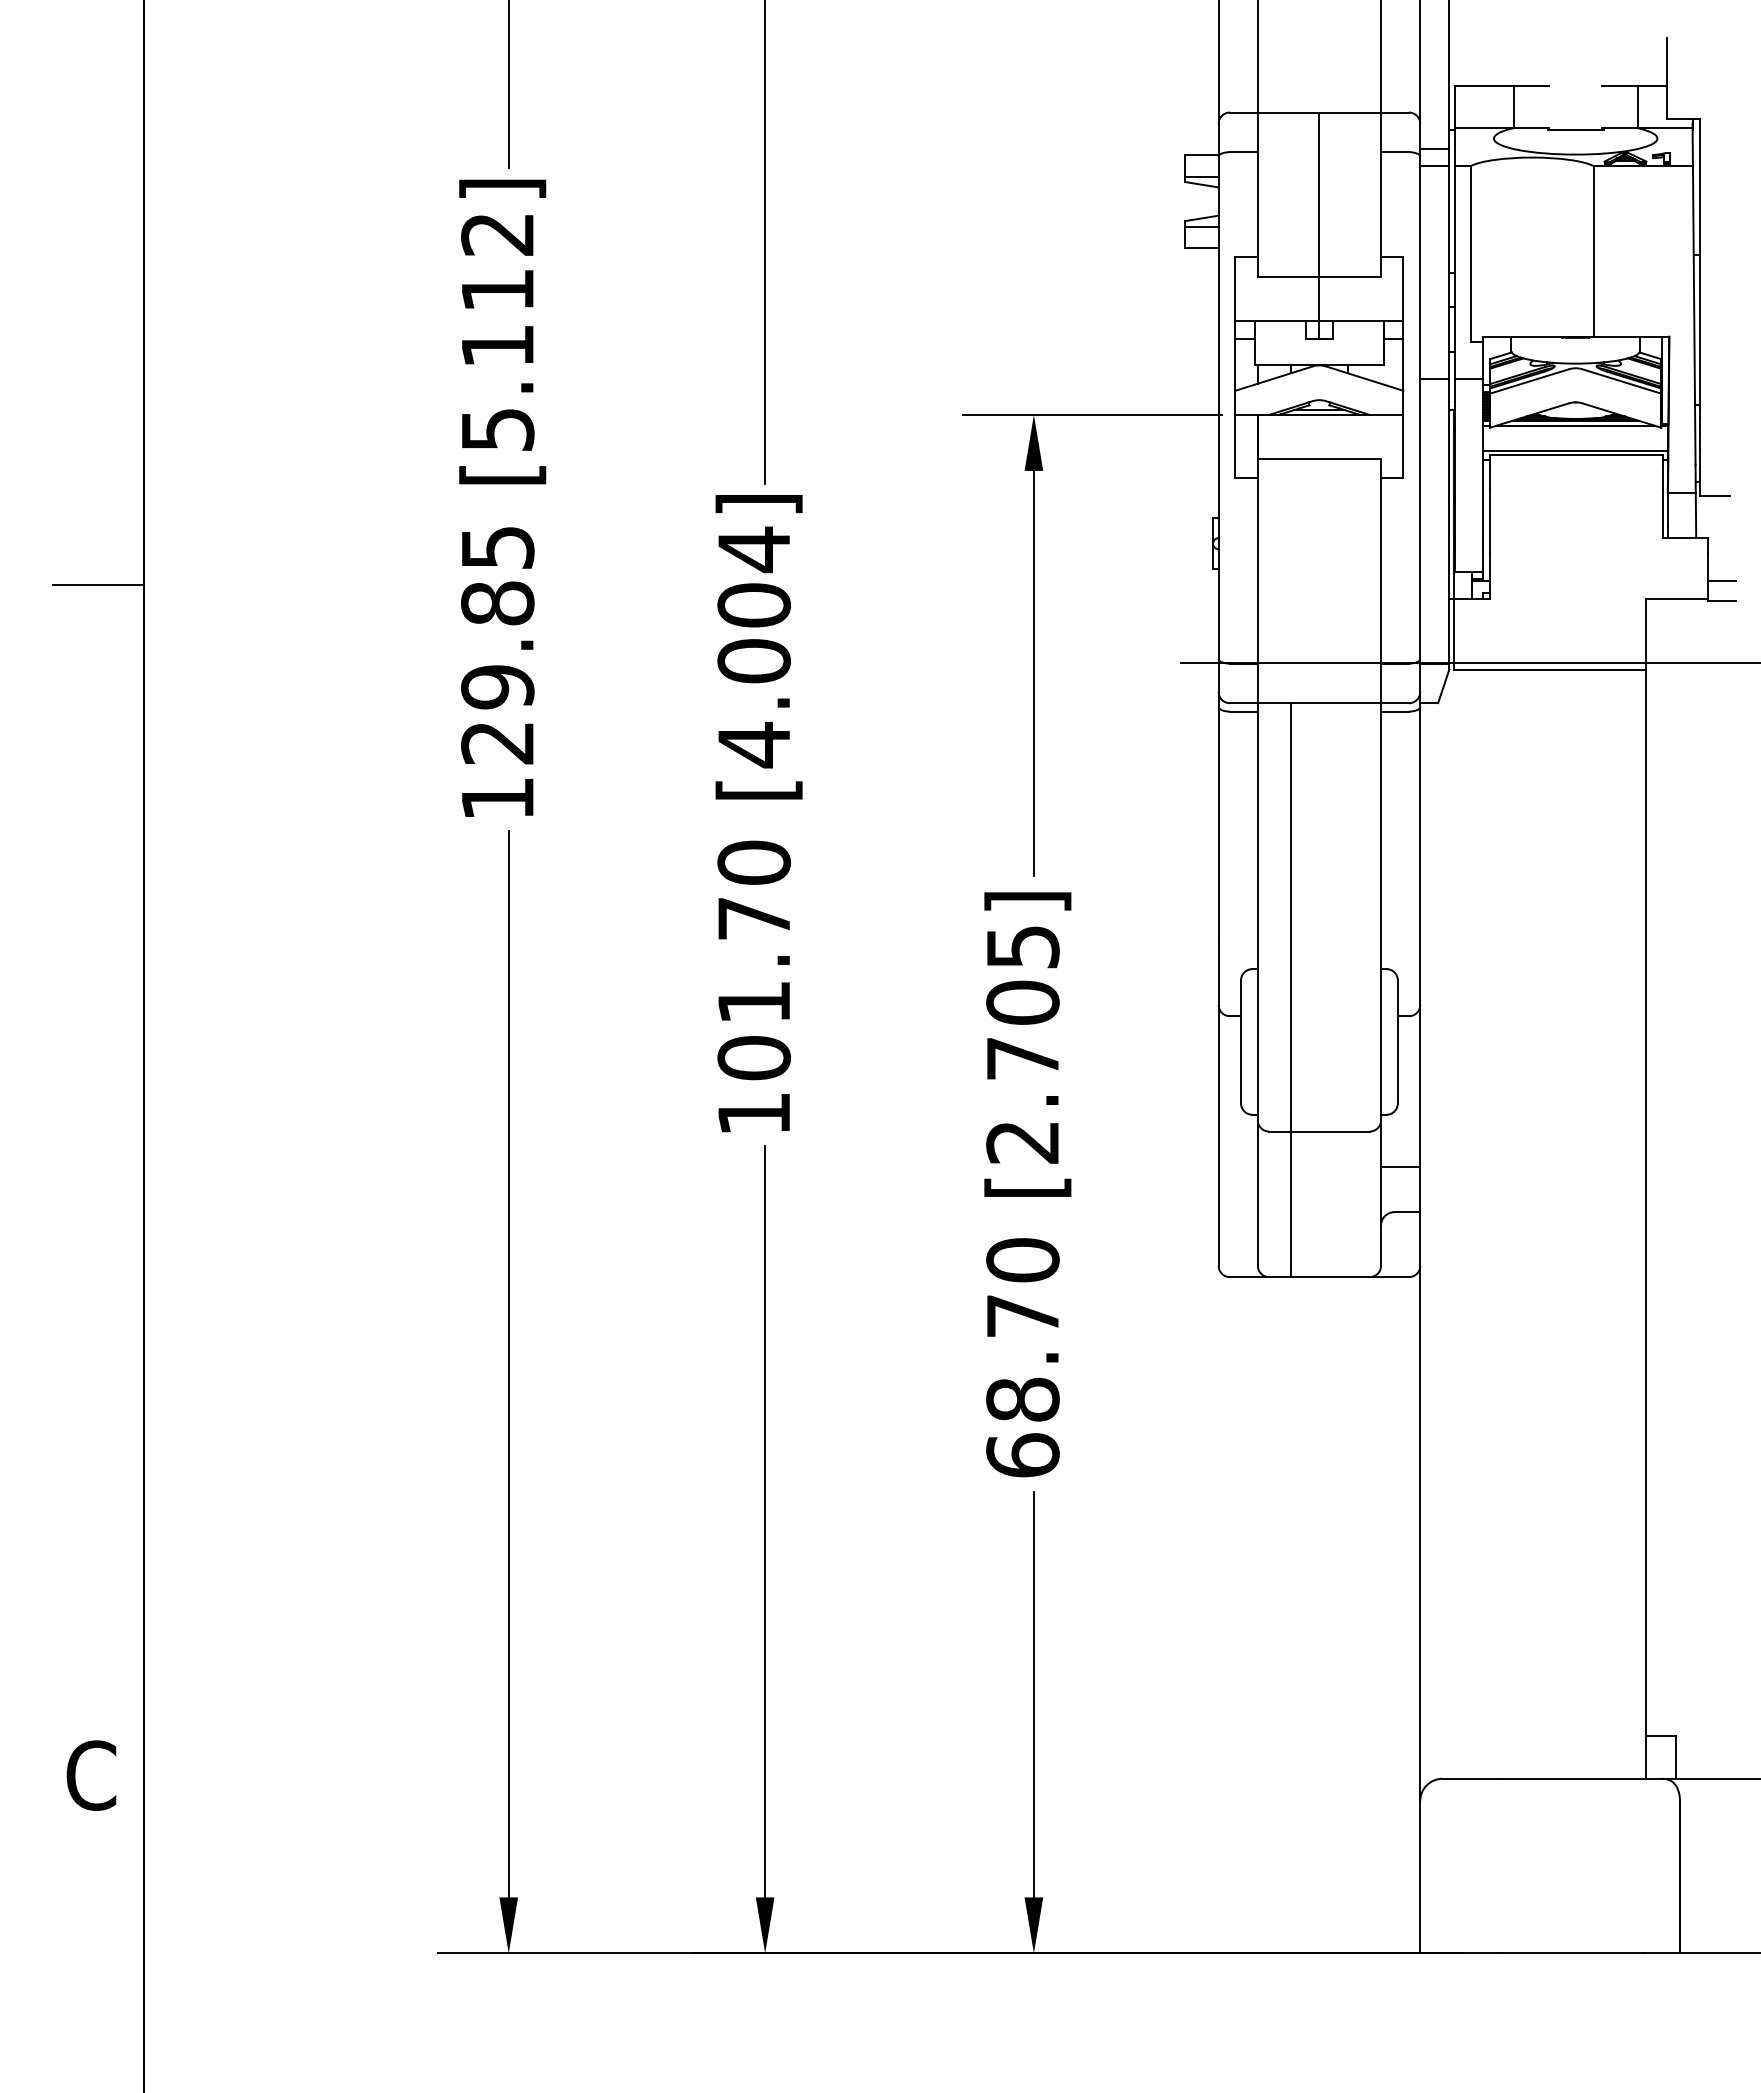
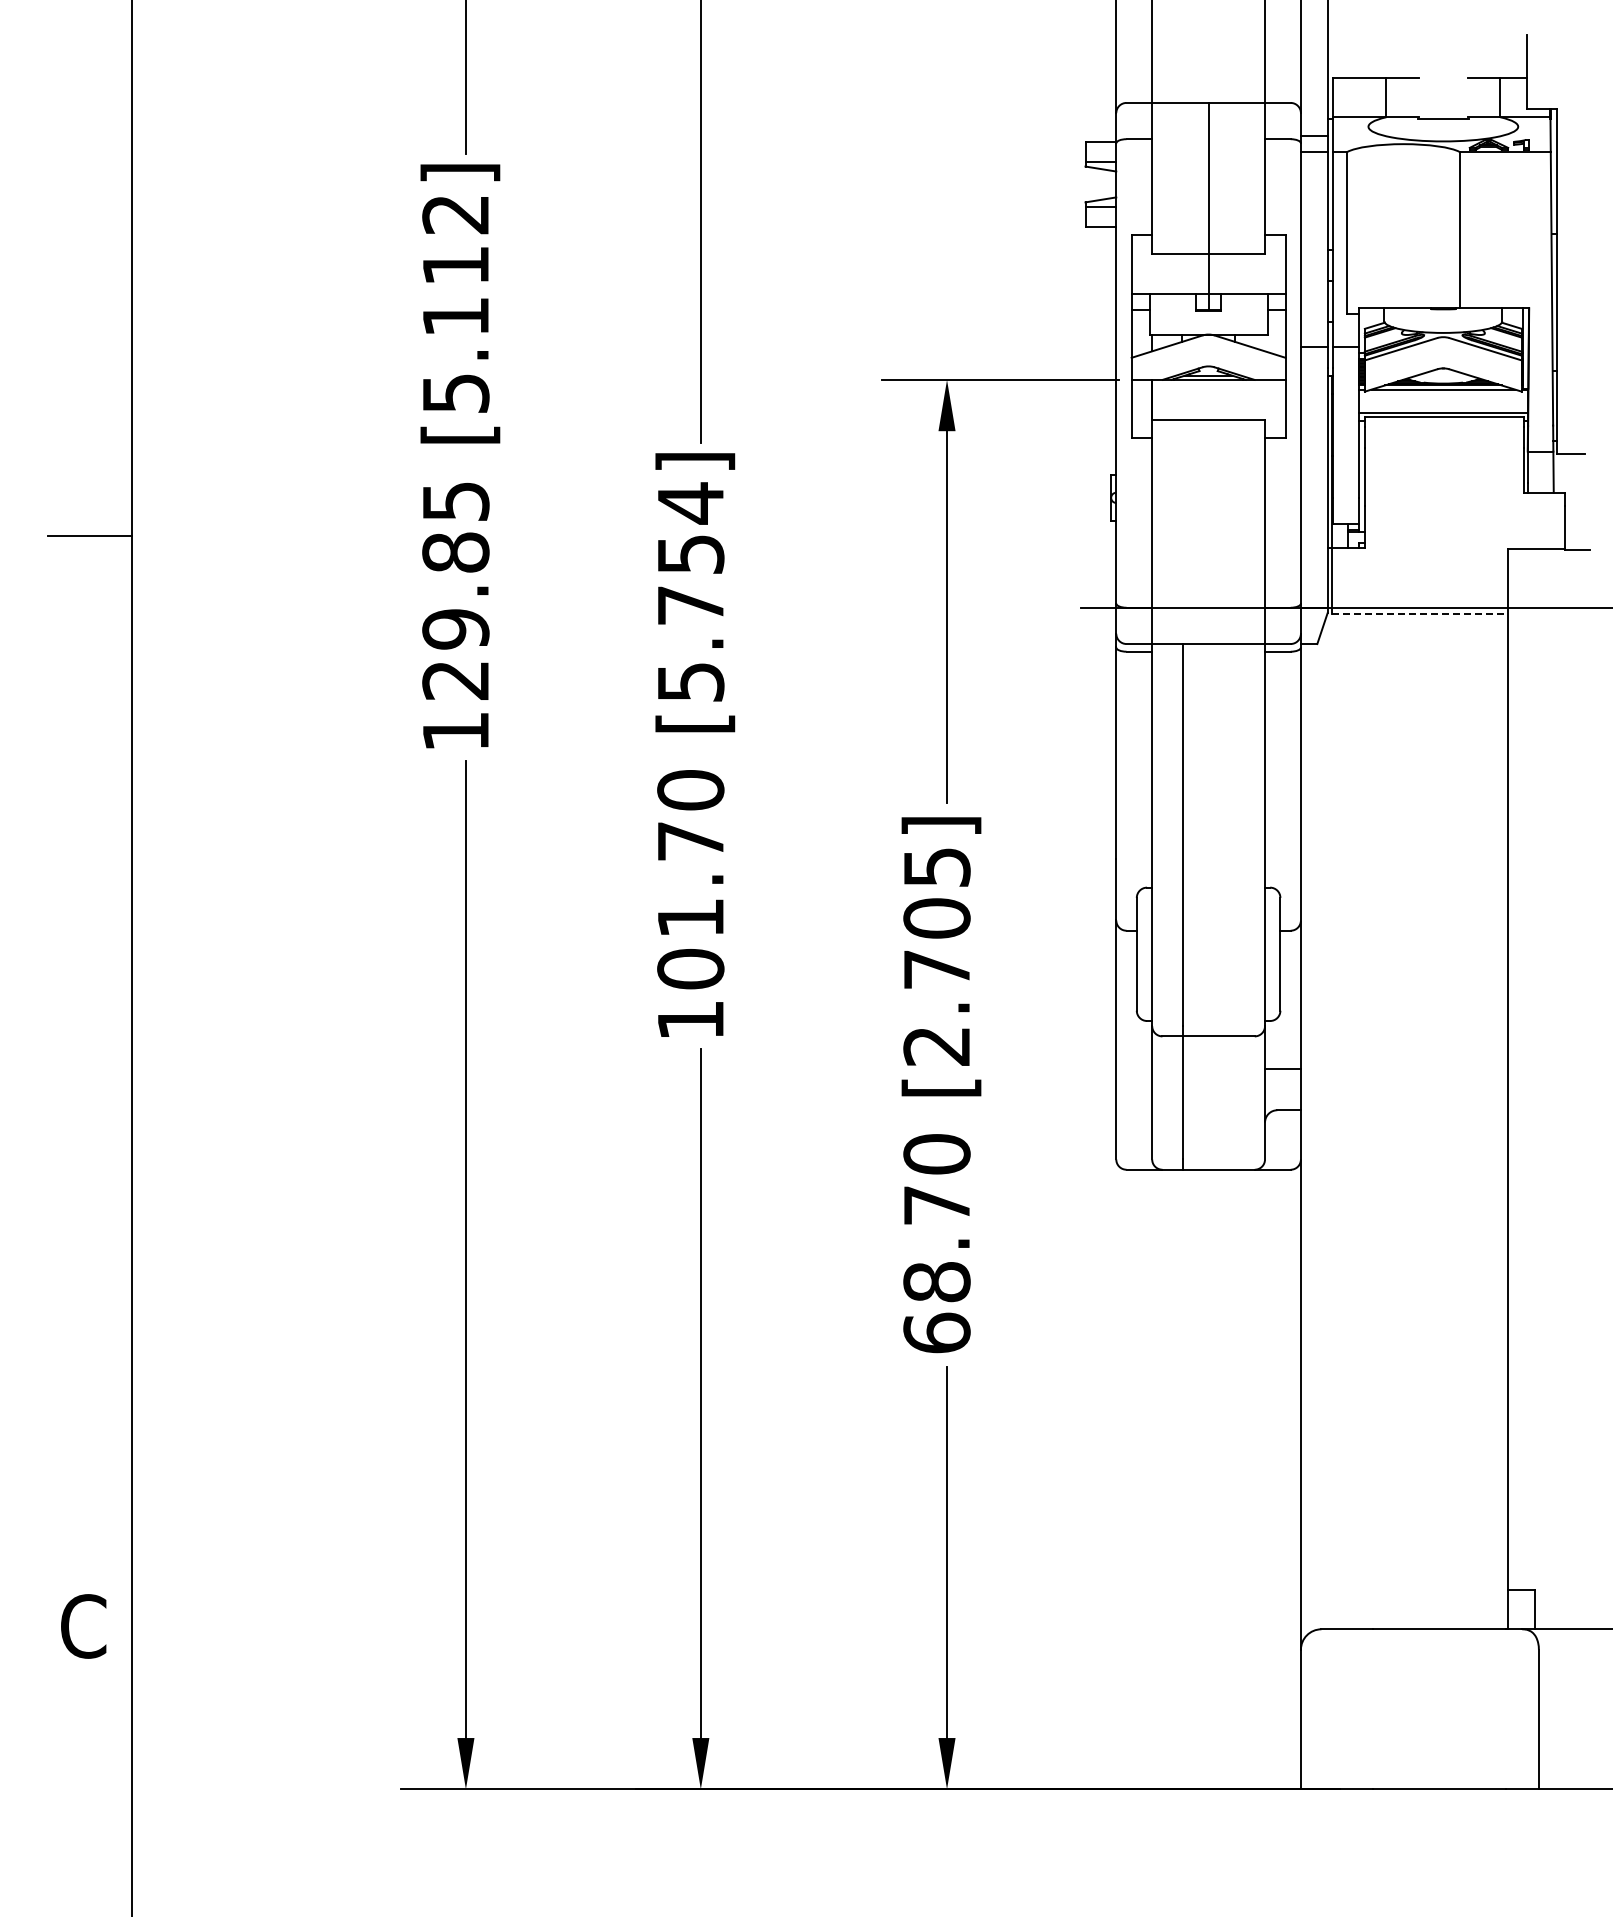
line: (1722, 581) -> (1577, 532), removed
line: (1550, 669) -> (1420, 613), solid -> dashed
text: (753, 675) -> (690, 618), [4.004] -> [5.754]

